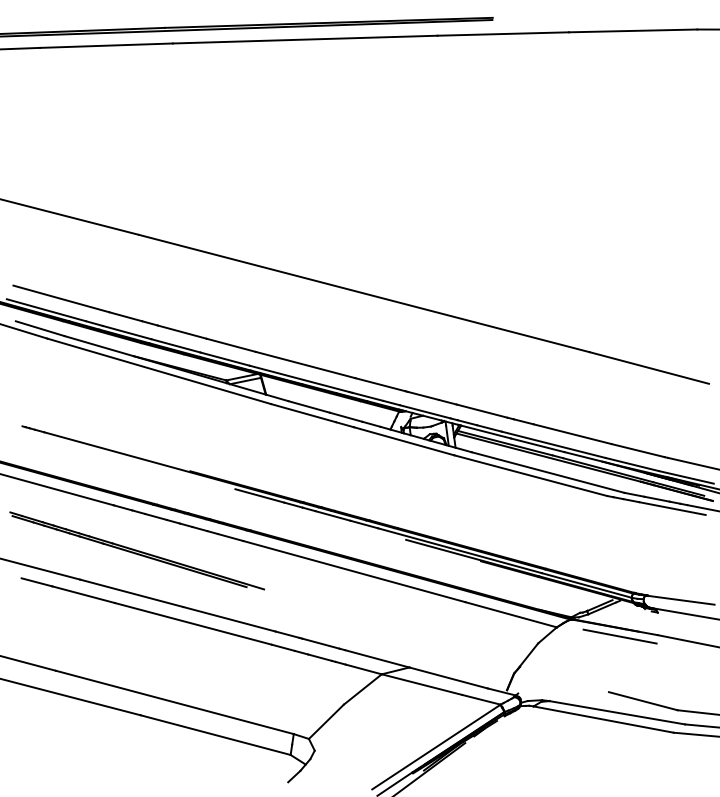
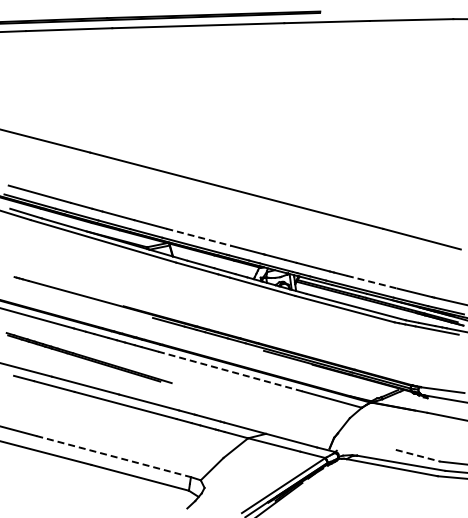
line: (306, 365) -> (199, 237), solid -> dashed
line: (573, 434) -> (372, 282), solid -> dashed
line: (354, 571) -> (230, 371), solid -> dashed
line: (619, 636) -> (402, 413), removed
line: (643, 700) -> (418, 455), solid -> dashed
line: (176, 702) -> (114, 456), solid -> dashed

